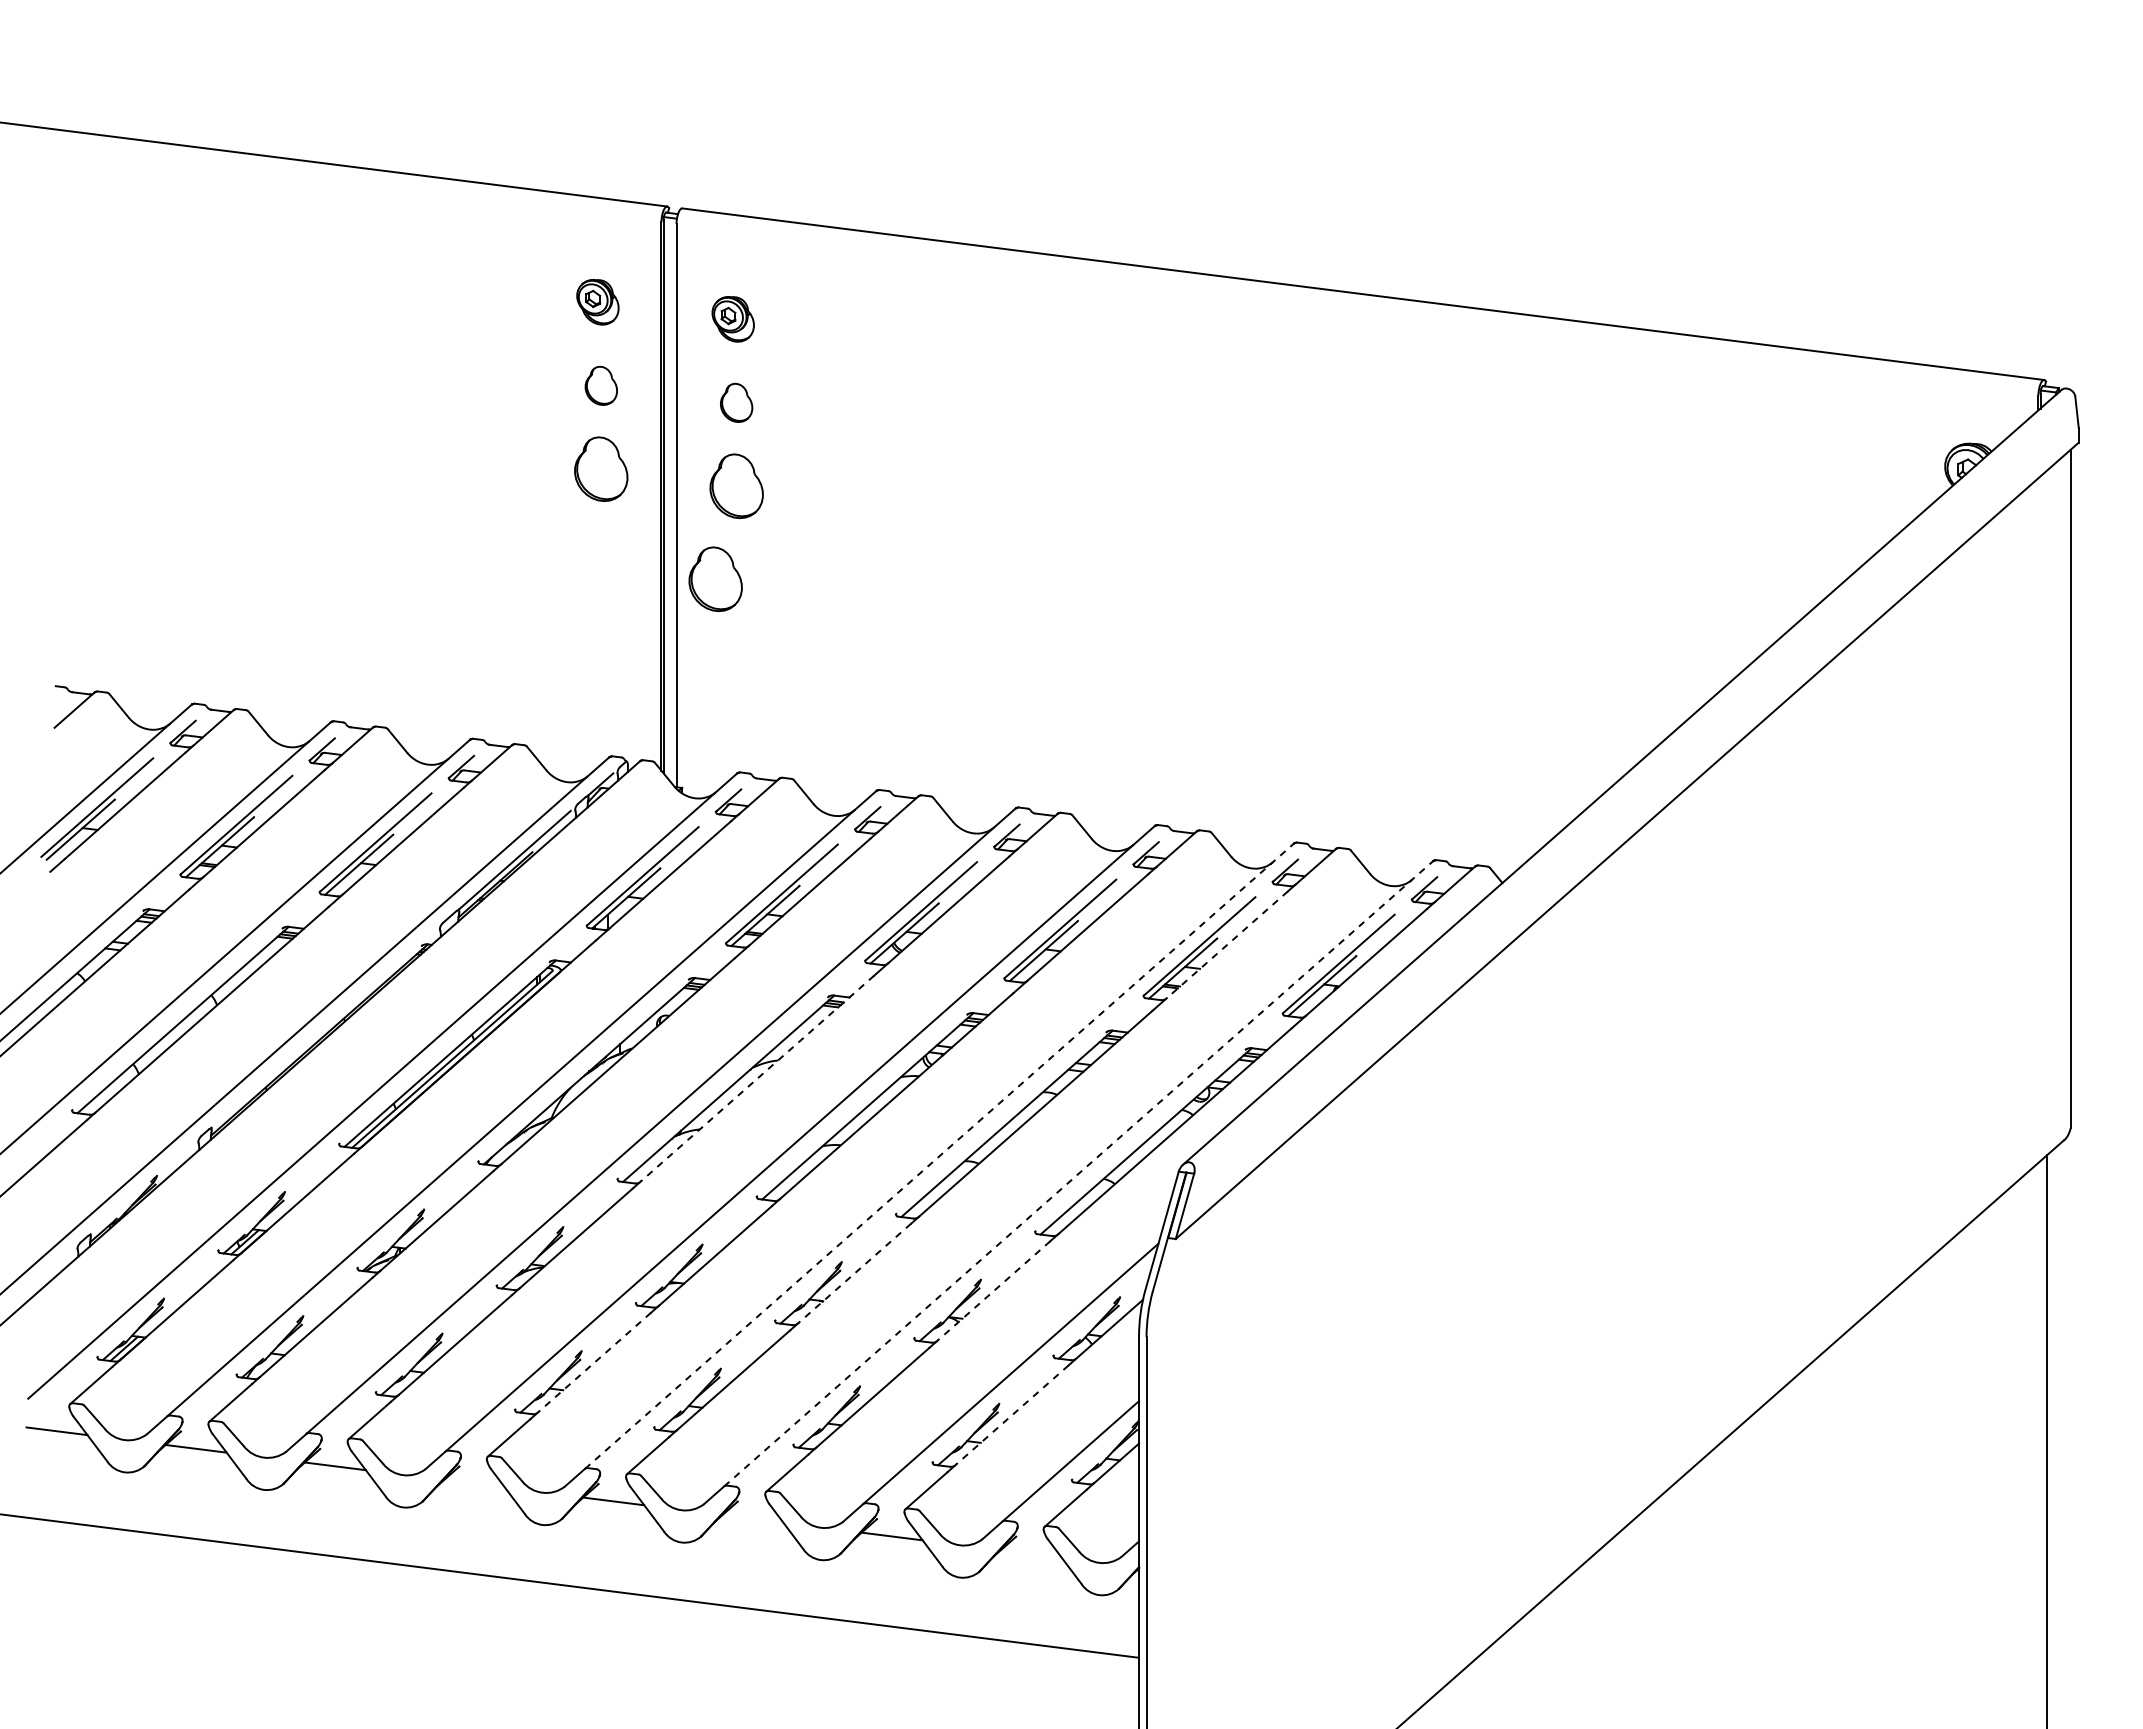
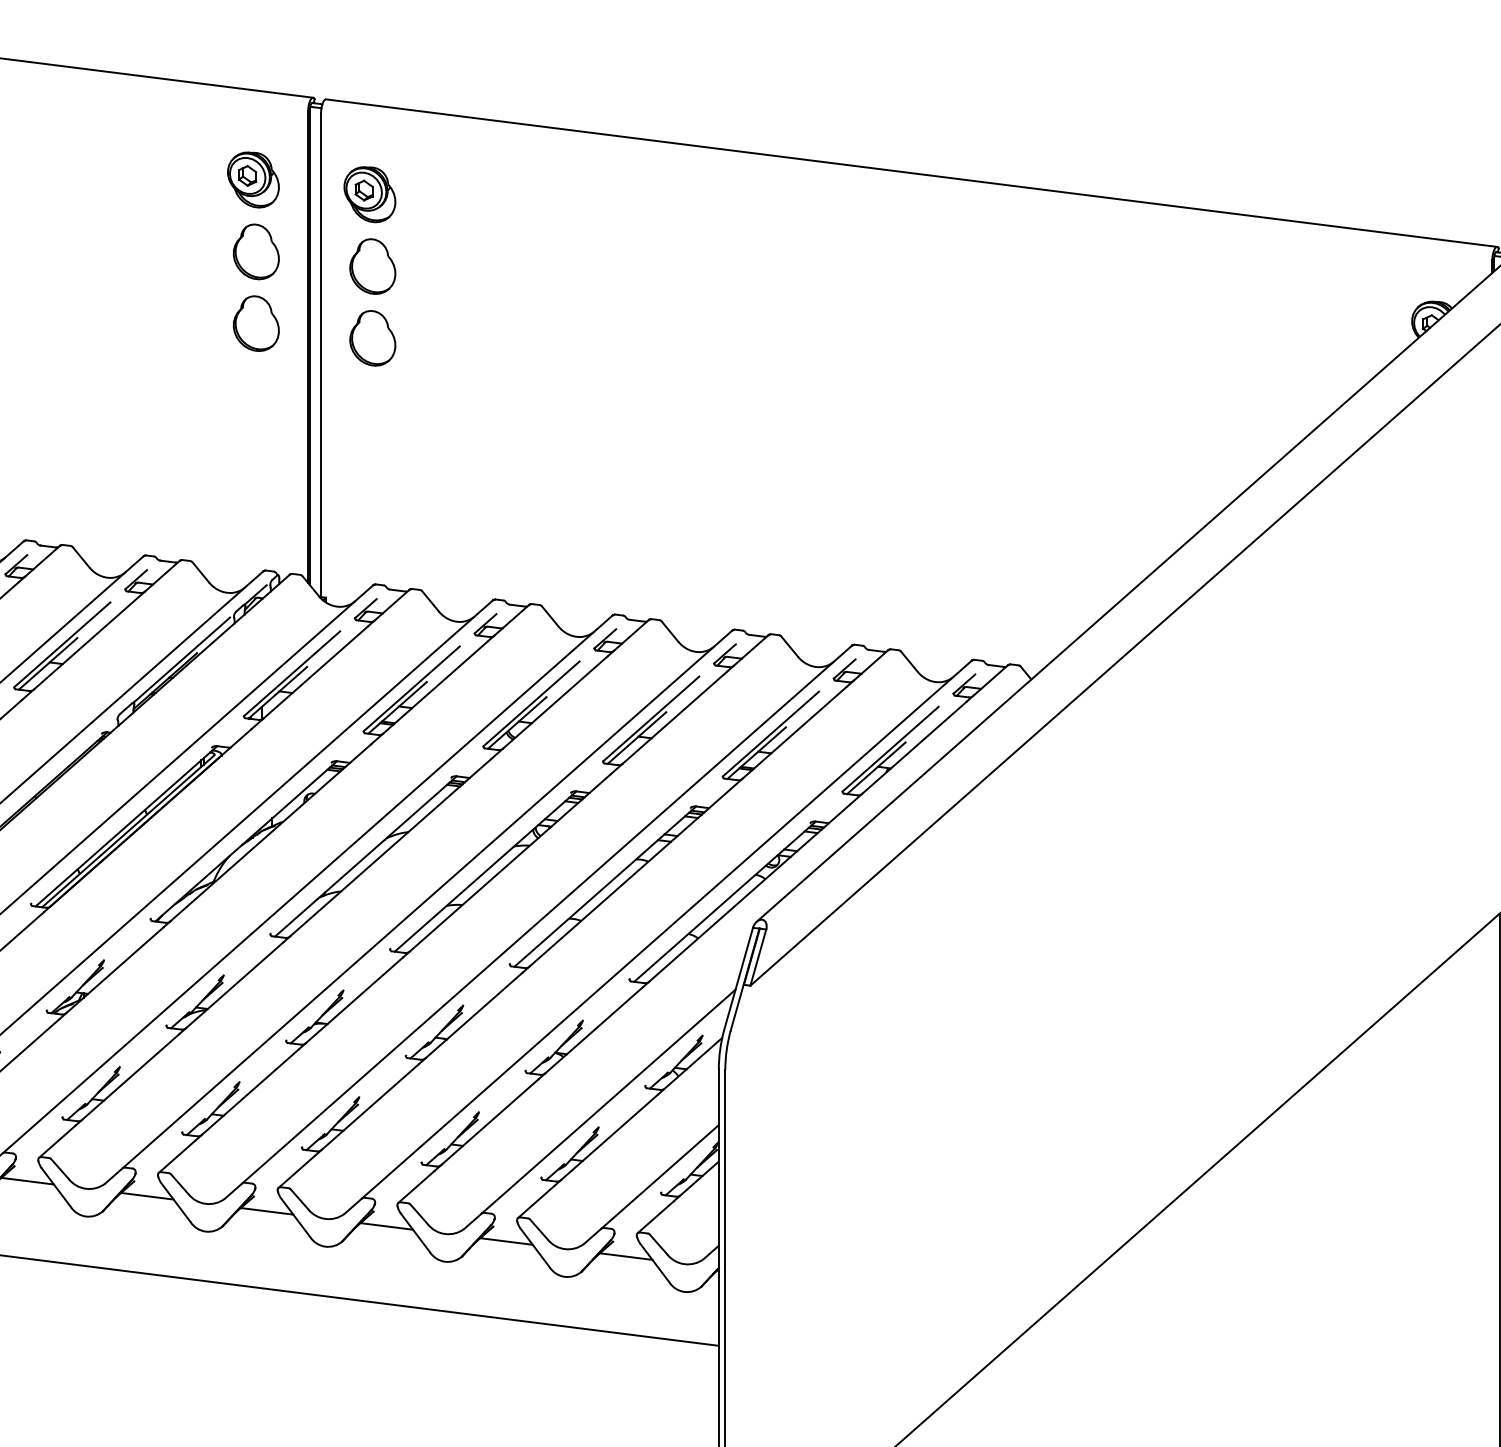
part: (597, 302) -> (253, 180), size x1.43
part: (732, 319) -> (369, 194), size x1.43
part: (601, 385) -> (256, 251), size x1.67
part: (736, 402) -> (372, 266), size x1.67
part: (715, 579) -> (354, 418), removed
line: (1227, 944) -> (794, 732), dashed -> solid
line: (757, 1078) -> (390, 847), dashed -> solid
line: (939, 1156) -> (547, 914), dashed -> solid
line: (1078, 1173) -> (666, 929), dashed -> solid
line: (854, 1273) -> (474, 1015), dashed -> solid
line: (993, 1291) -> (593, 1030), dashed -> solid
line: (594, 1362) -> (250, 1091), dashed -> solid
line: (1011, 1415) -> (609, 1137), dashed -> solid
line: (474, 1483) -> (147, 1195), added
line: (752, 1518) -> (386, 1226), added
line: (1030, 1553) -> (625, 1256), added

